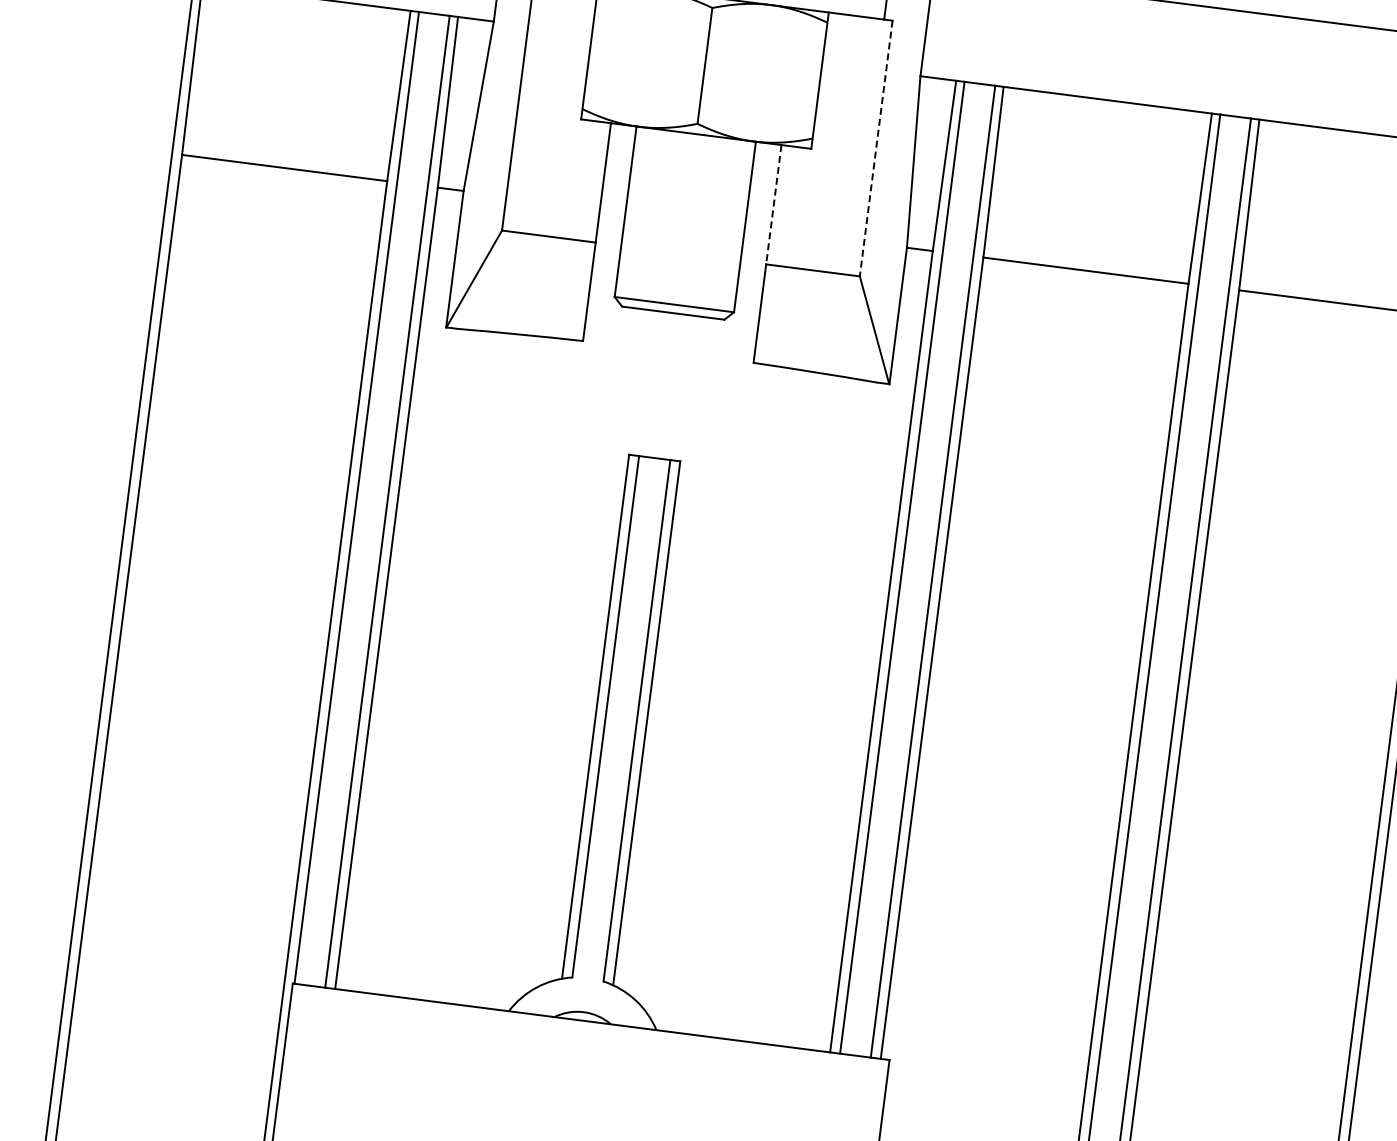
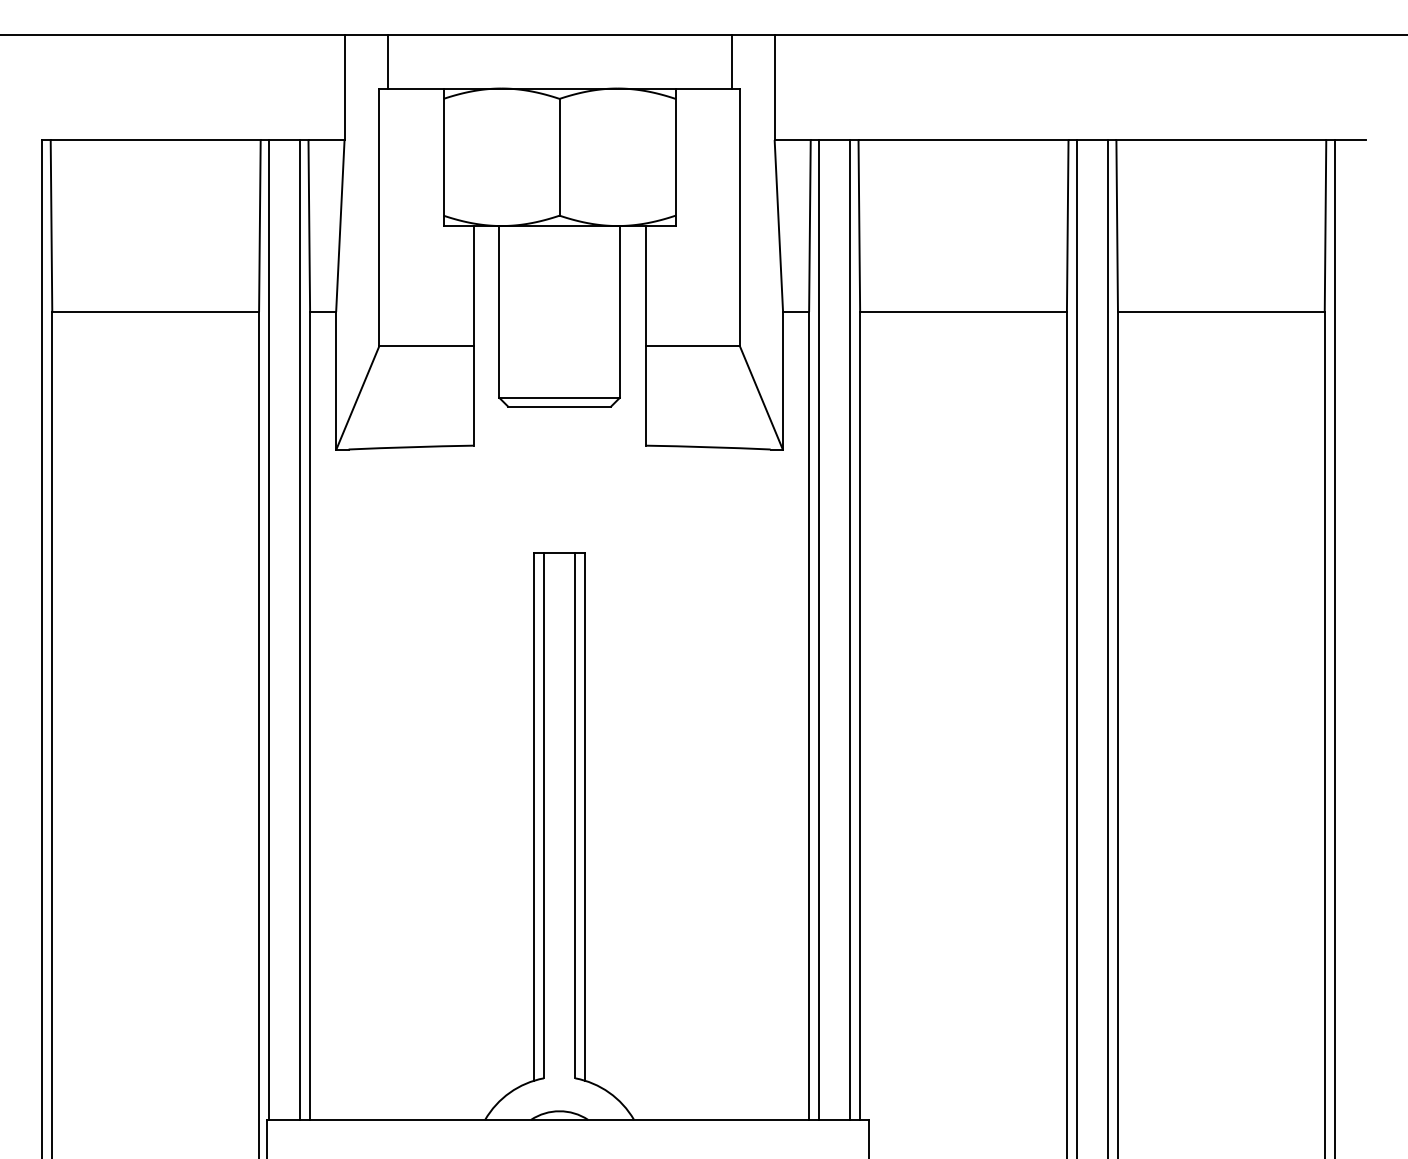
line: (875, 148) -> (739, 217), dashed -> solid
line: (773, 205) -> (645, 286), dashed -> solid

